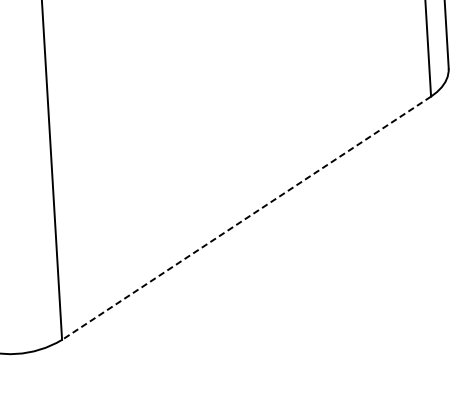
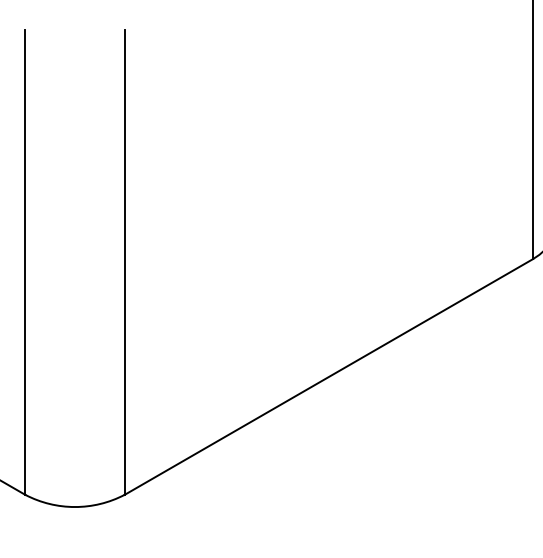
line: (246, 218) -> (328, 377), dashed -> solid

